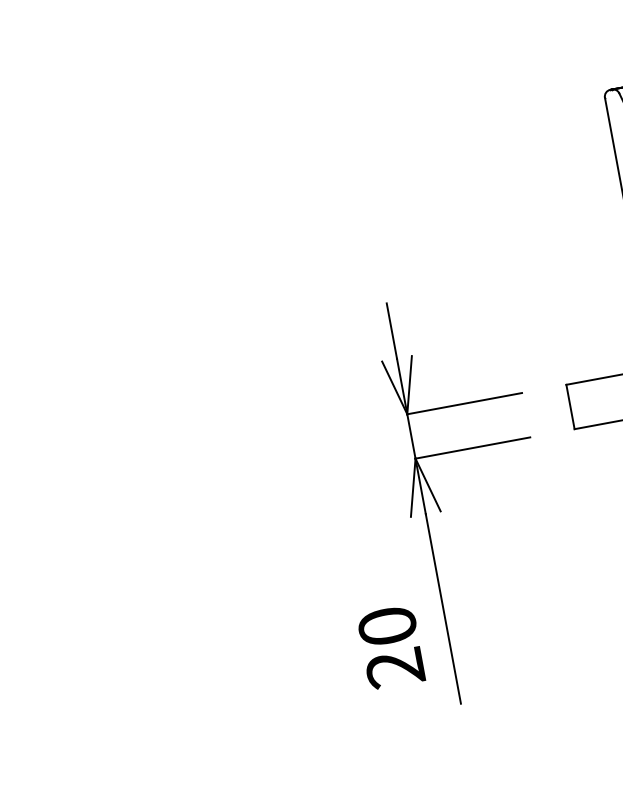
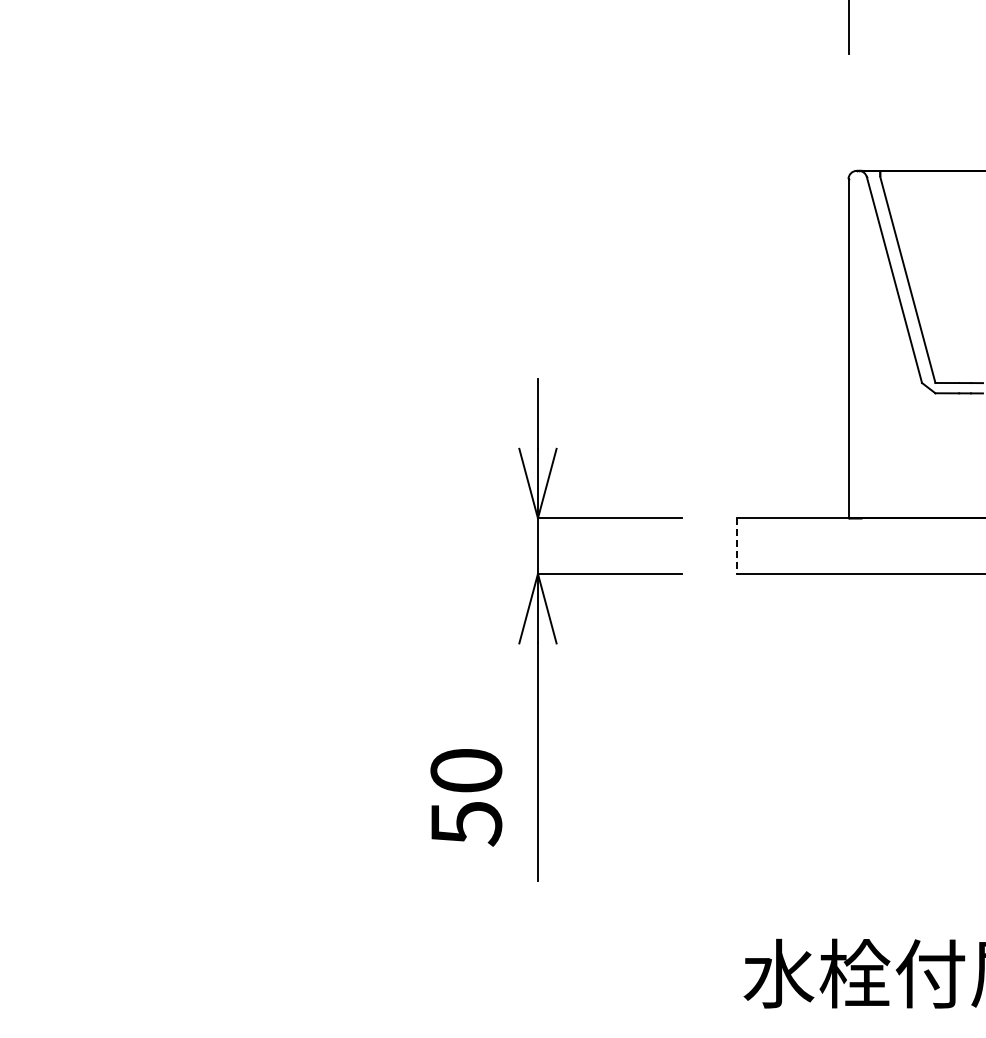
line: (570, 407) -> (737, 546), solid -> dashed
text: (395, 668) -> (466, 823), 20 -> 50

